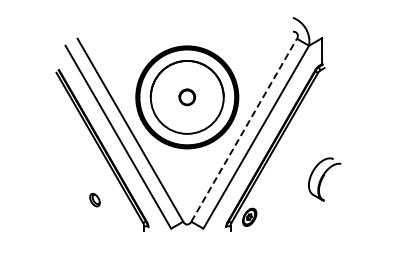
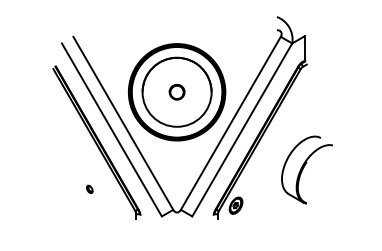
line: (244, 130) -> (231, 123), dashed -> solid
part: (324, 179) -> (306, 169), size x1.67
part: (94, 199) -> (89, 188), size x0.62

